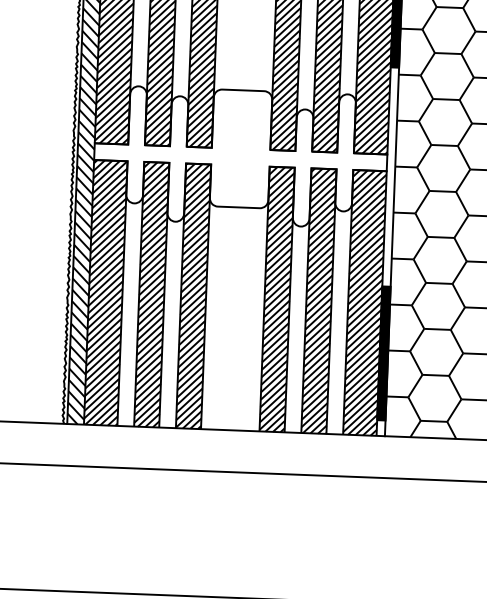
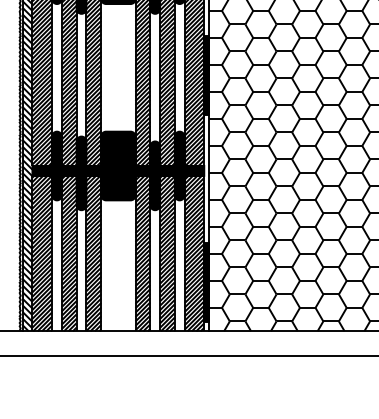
fill: (241, 156) -> (118, 170), added

